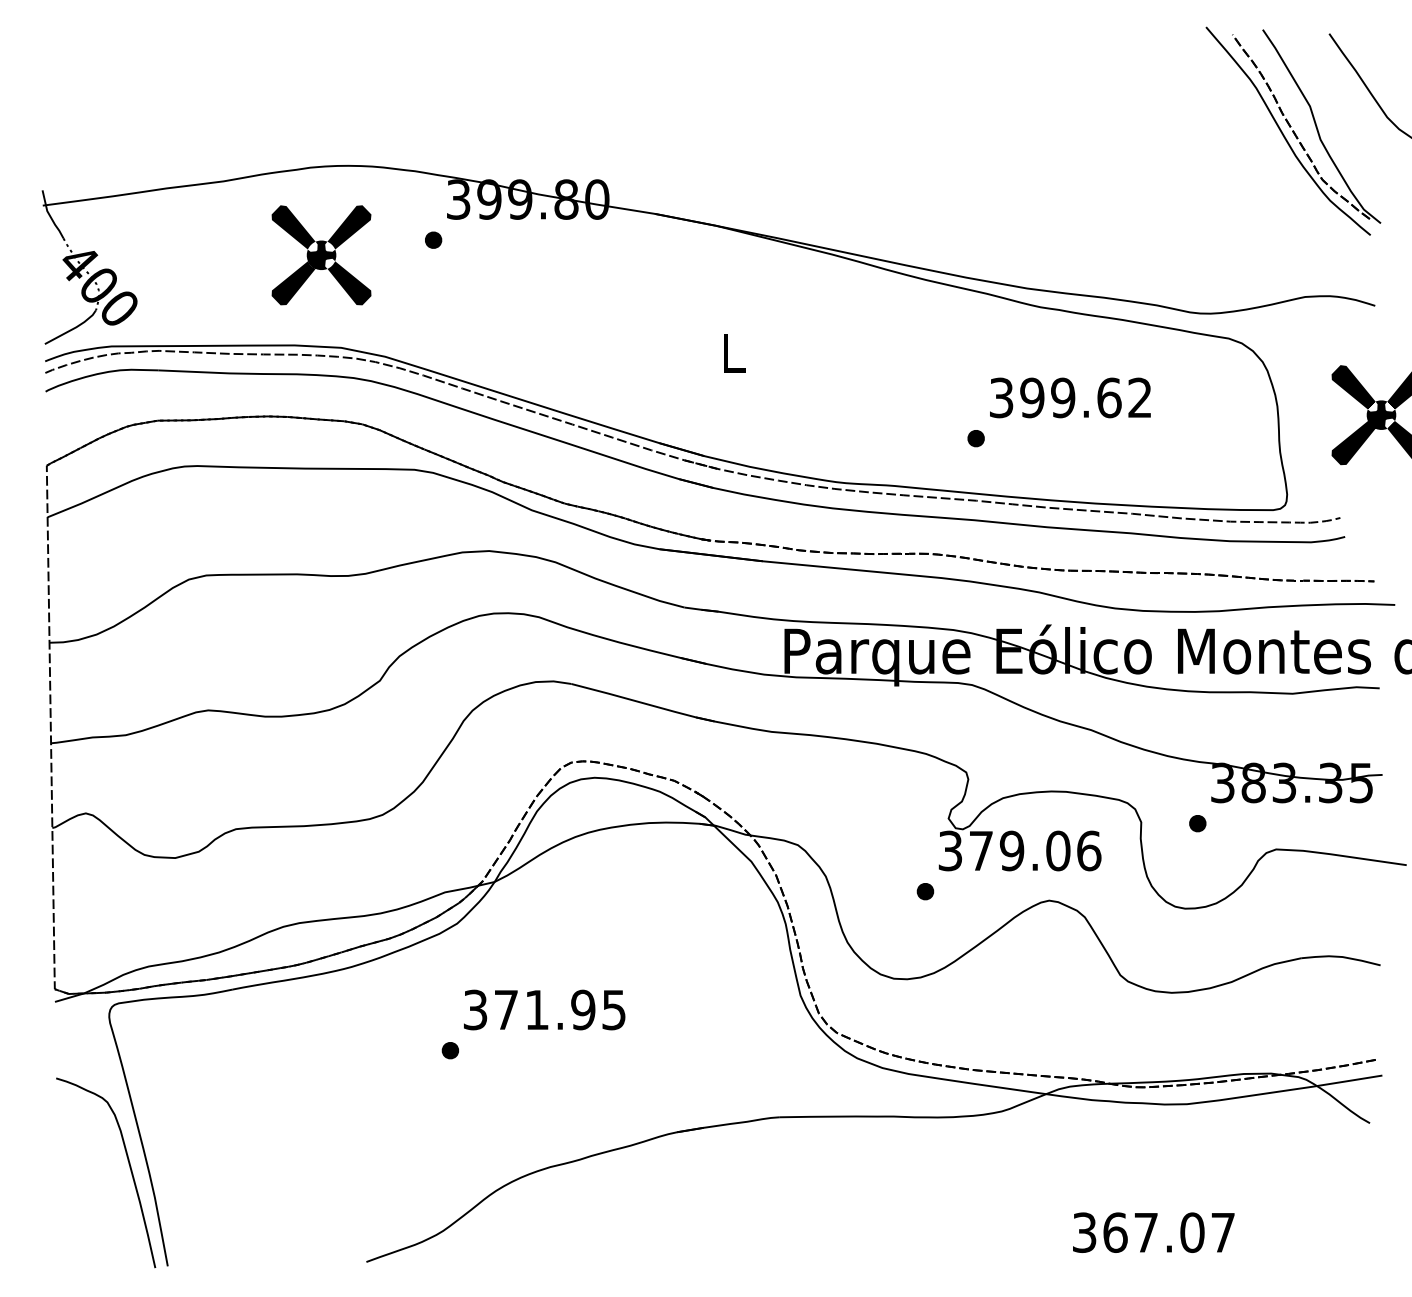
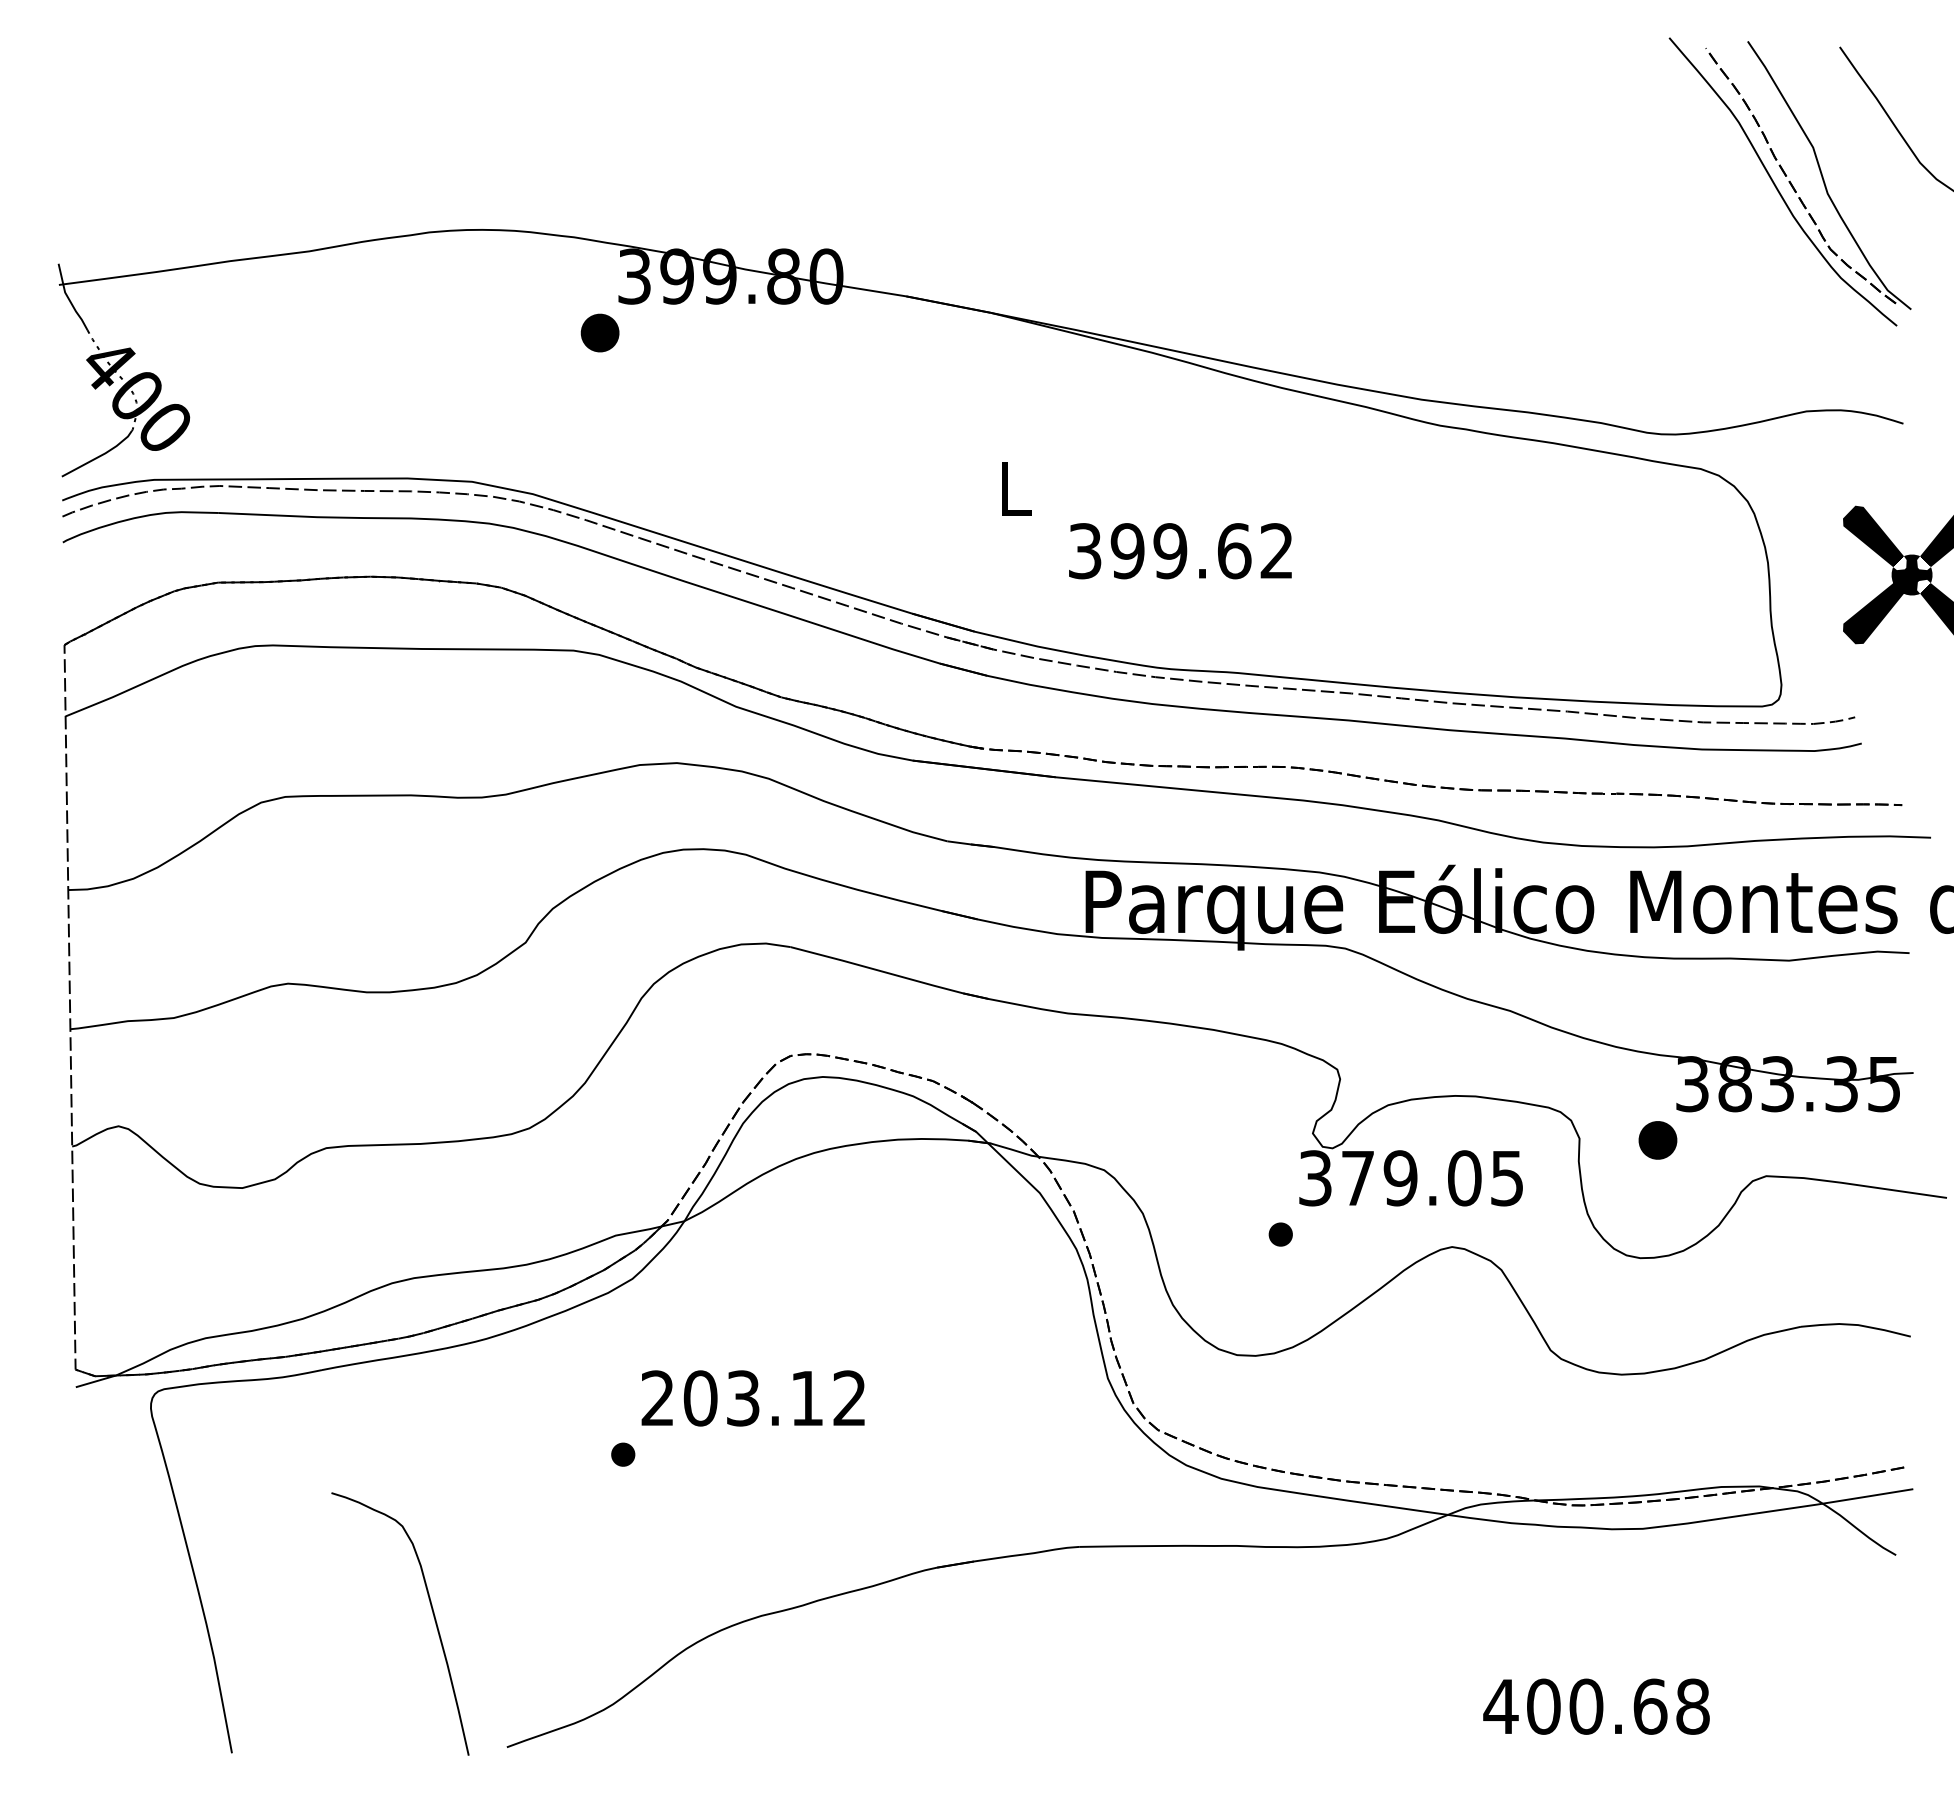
part: (433, 239) -> (599, 332), size x1.6
part: (321, 255) -> (444, 353), removed
text: (1070, 398) -> (1180, 551), moved
part: (975, 438) -> (1350, 607), removed
part: (1197, 823) -> (1657, 1140), size x1.6
text: (1089, 851) -> (1507, 1178), 379.06 -> 379.05
text: (544, 1010) -> (753, 1398), 371.95 -> 203.12
curve: (129, 1165) -> (432, 1613), moved
text: (1153, 1232) -> (1596, 1706), 367.07 -> 400.68

